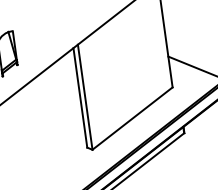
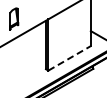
line: (132, 118) -> (69, 58), solid -> dashed

